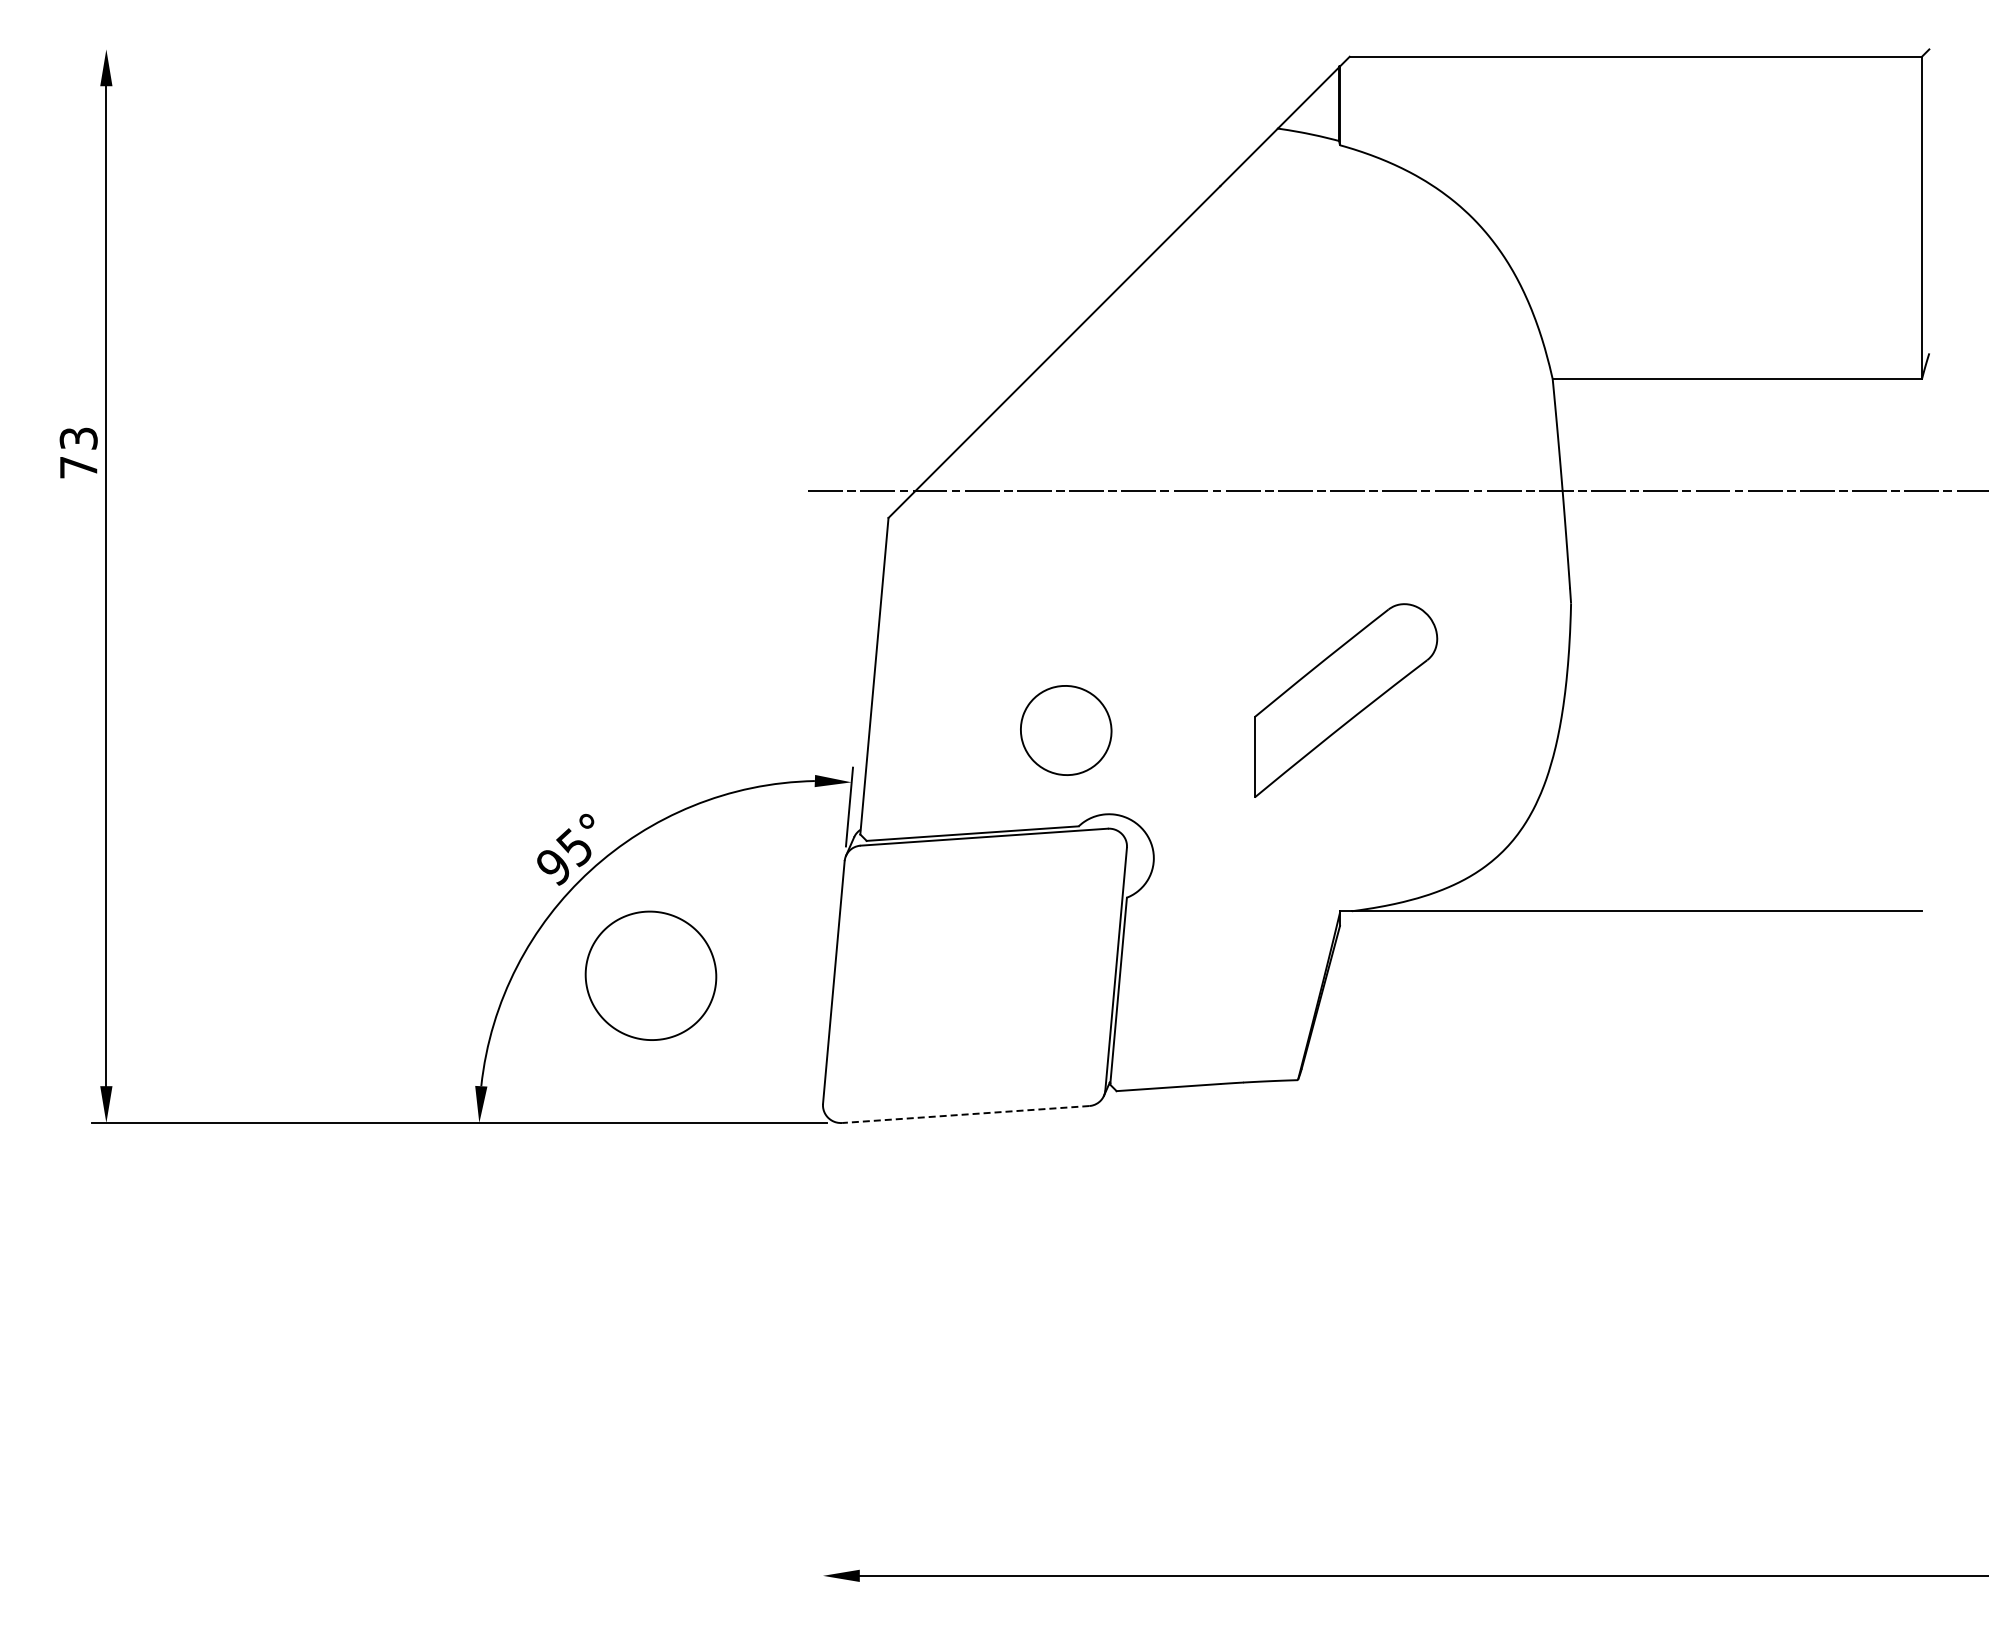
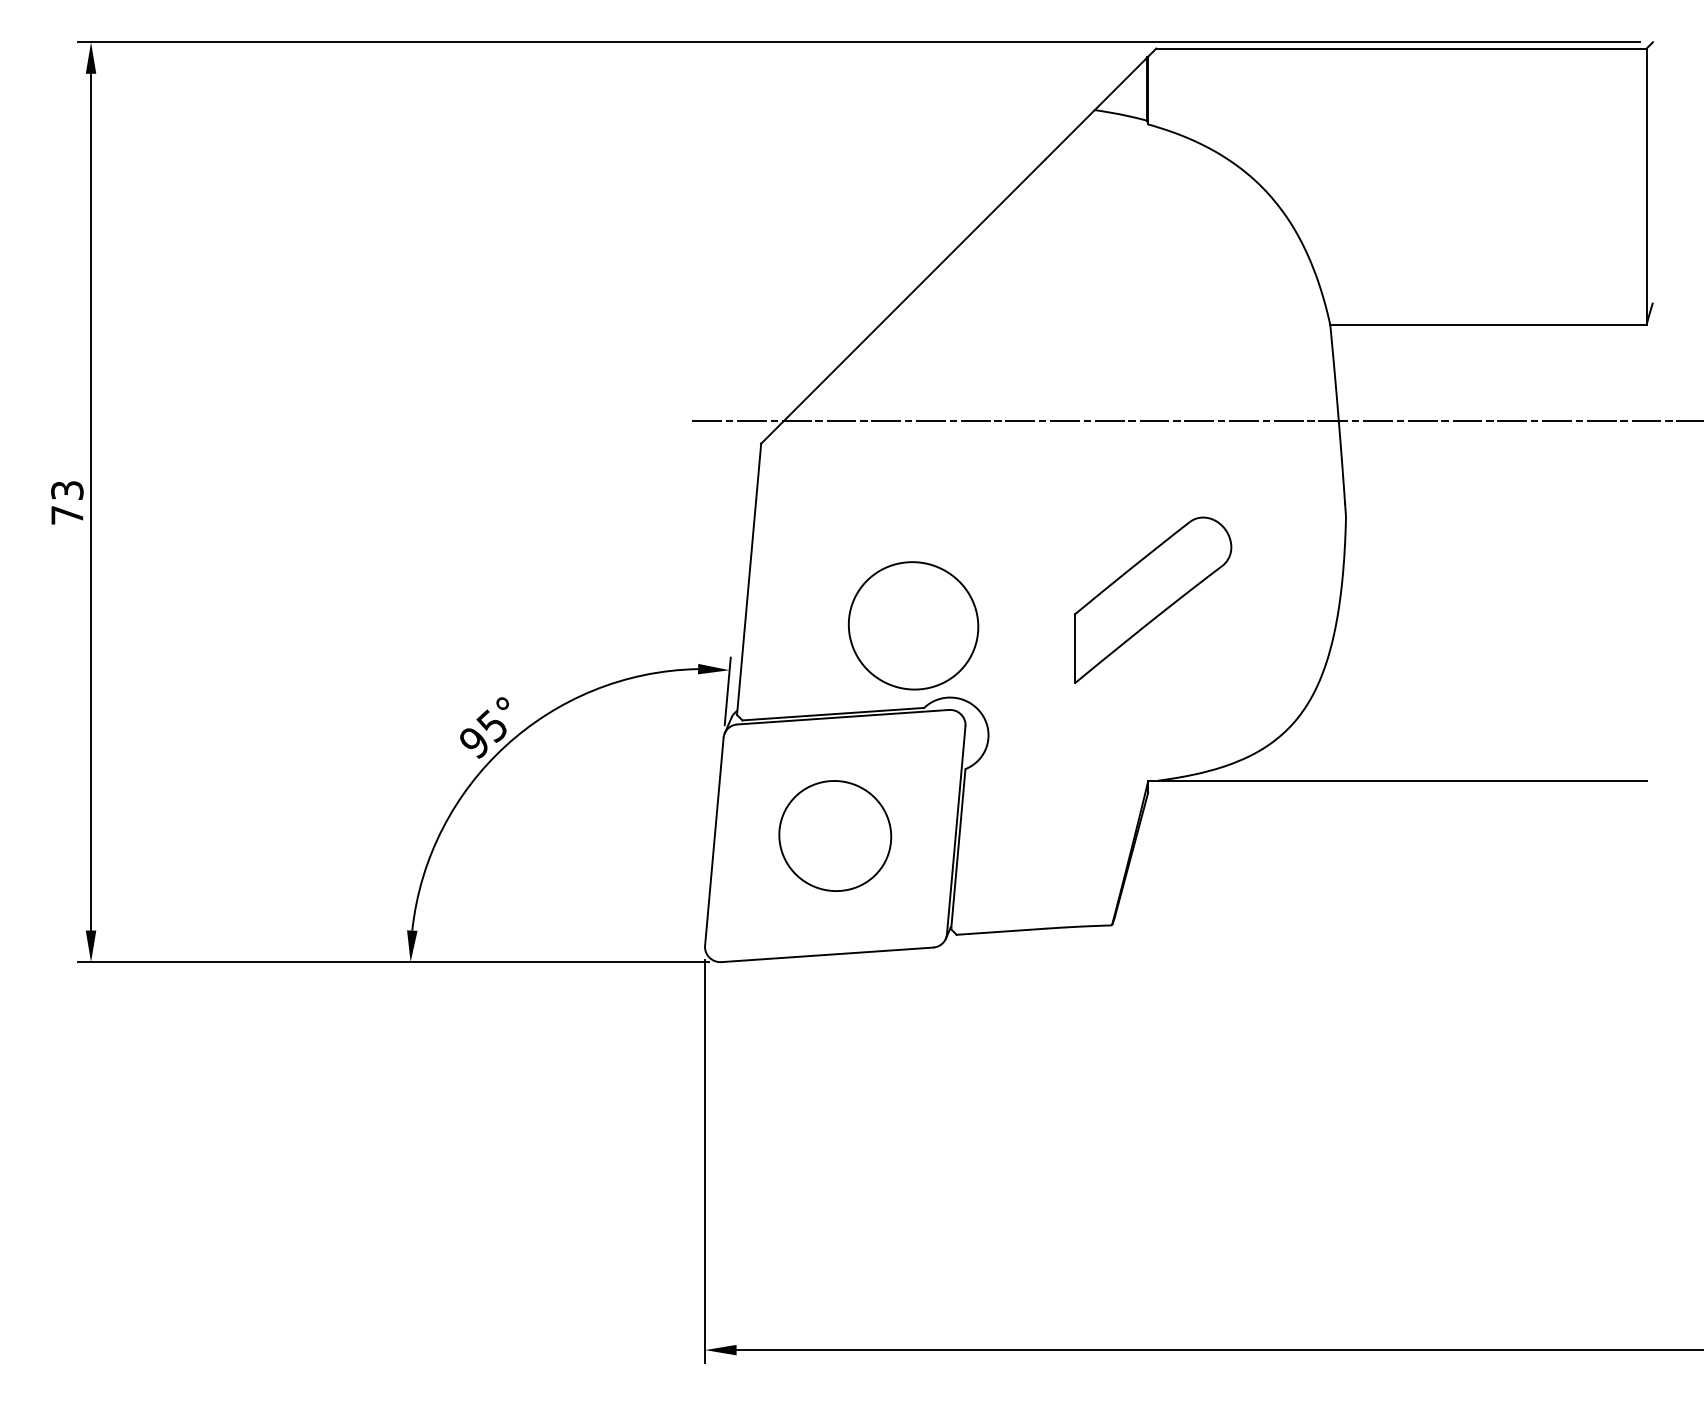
line: (1002, 49) -> (858, 42), added
text: (78, 452) -> (67, 502), moved
part: (1065, 730) -> (912, 625), size x1.67
part: (650, 975) -> (834, 835), moved
line: (965, 1114) -> (827, 954), dashed -> solid
line: (822, 1355) -> (704, 1161), added

